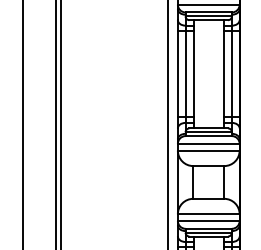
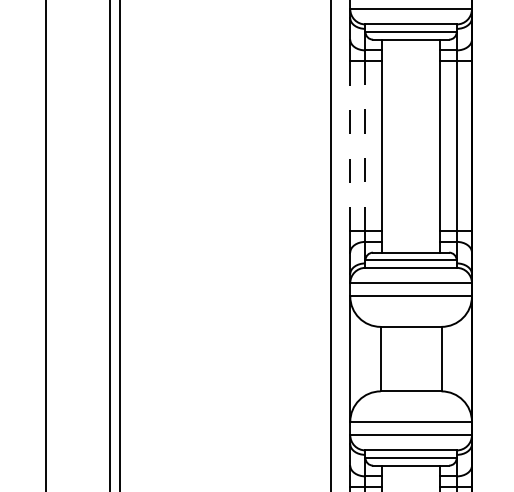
line: (185, 73) -> (365, 144), solid -> dashed
line: (177, 74) -> (349, 146), solid -> dashed

